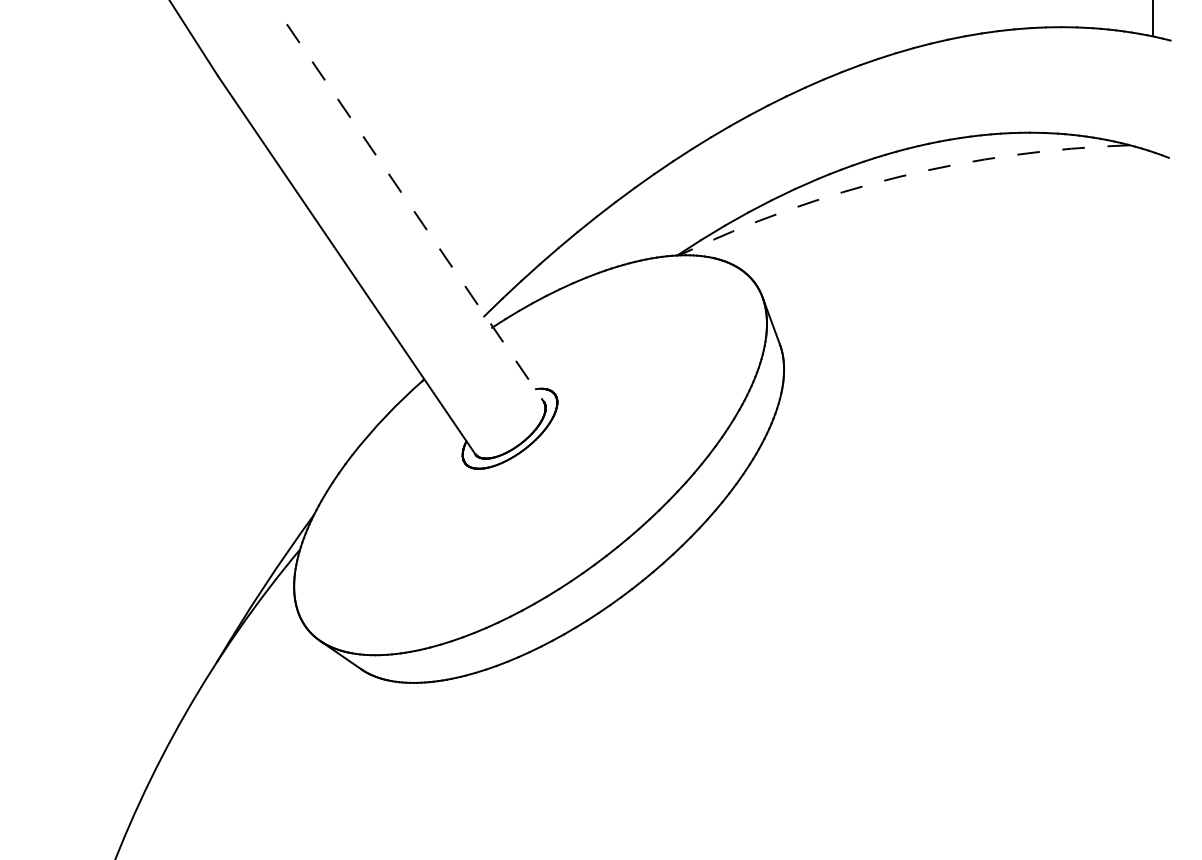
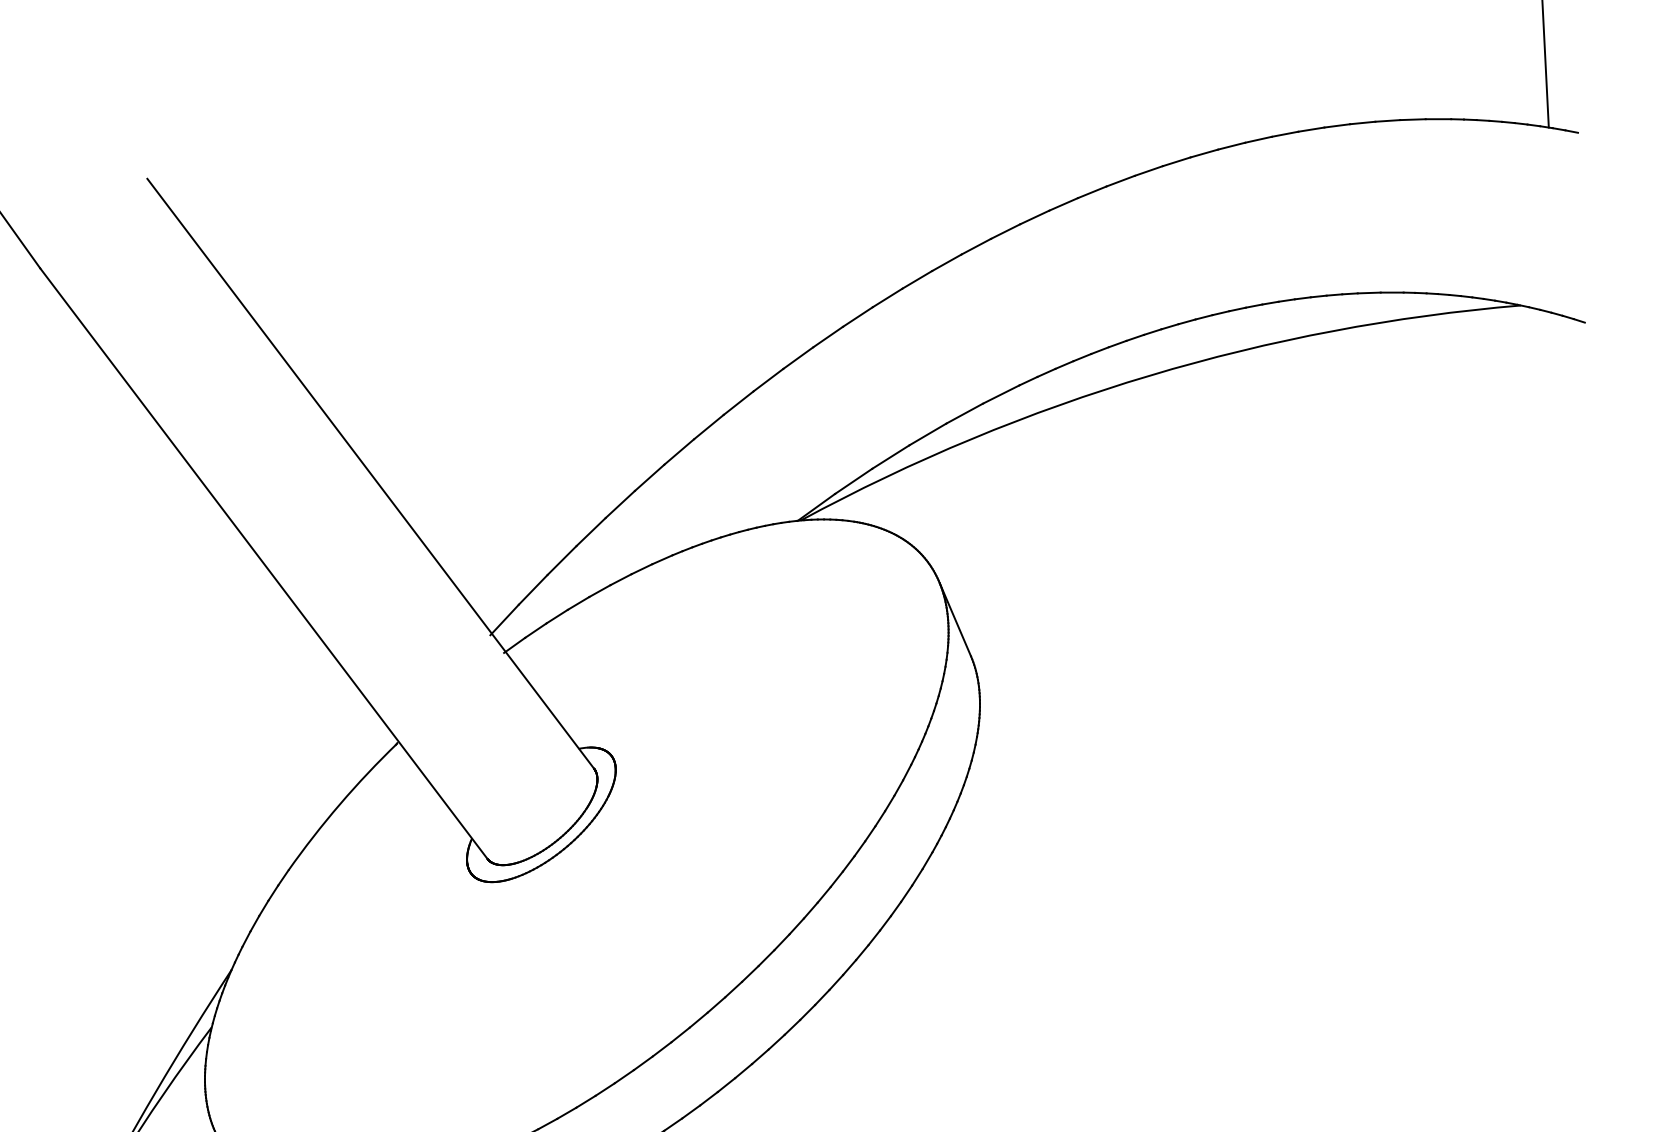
arc: (898, 176) -> (1149, 374), dashed -> solid
line: (415, 213) -> (370, 474), dashed -> solid

